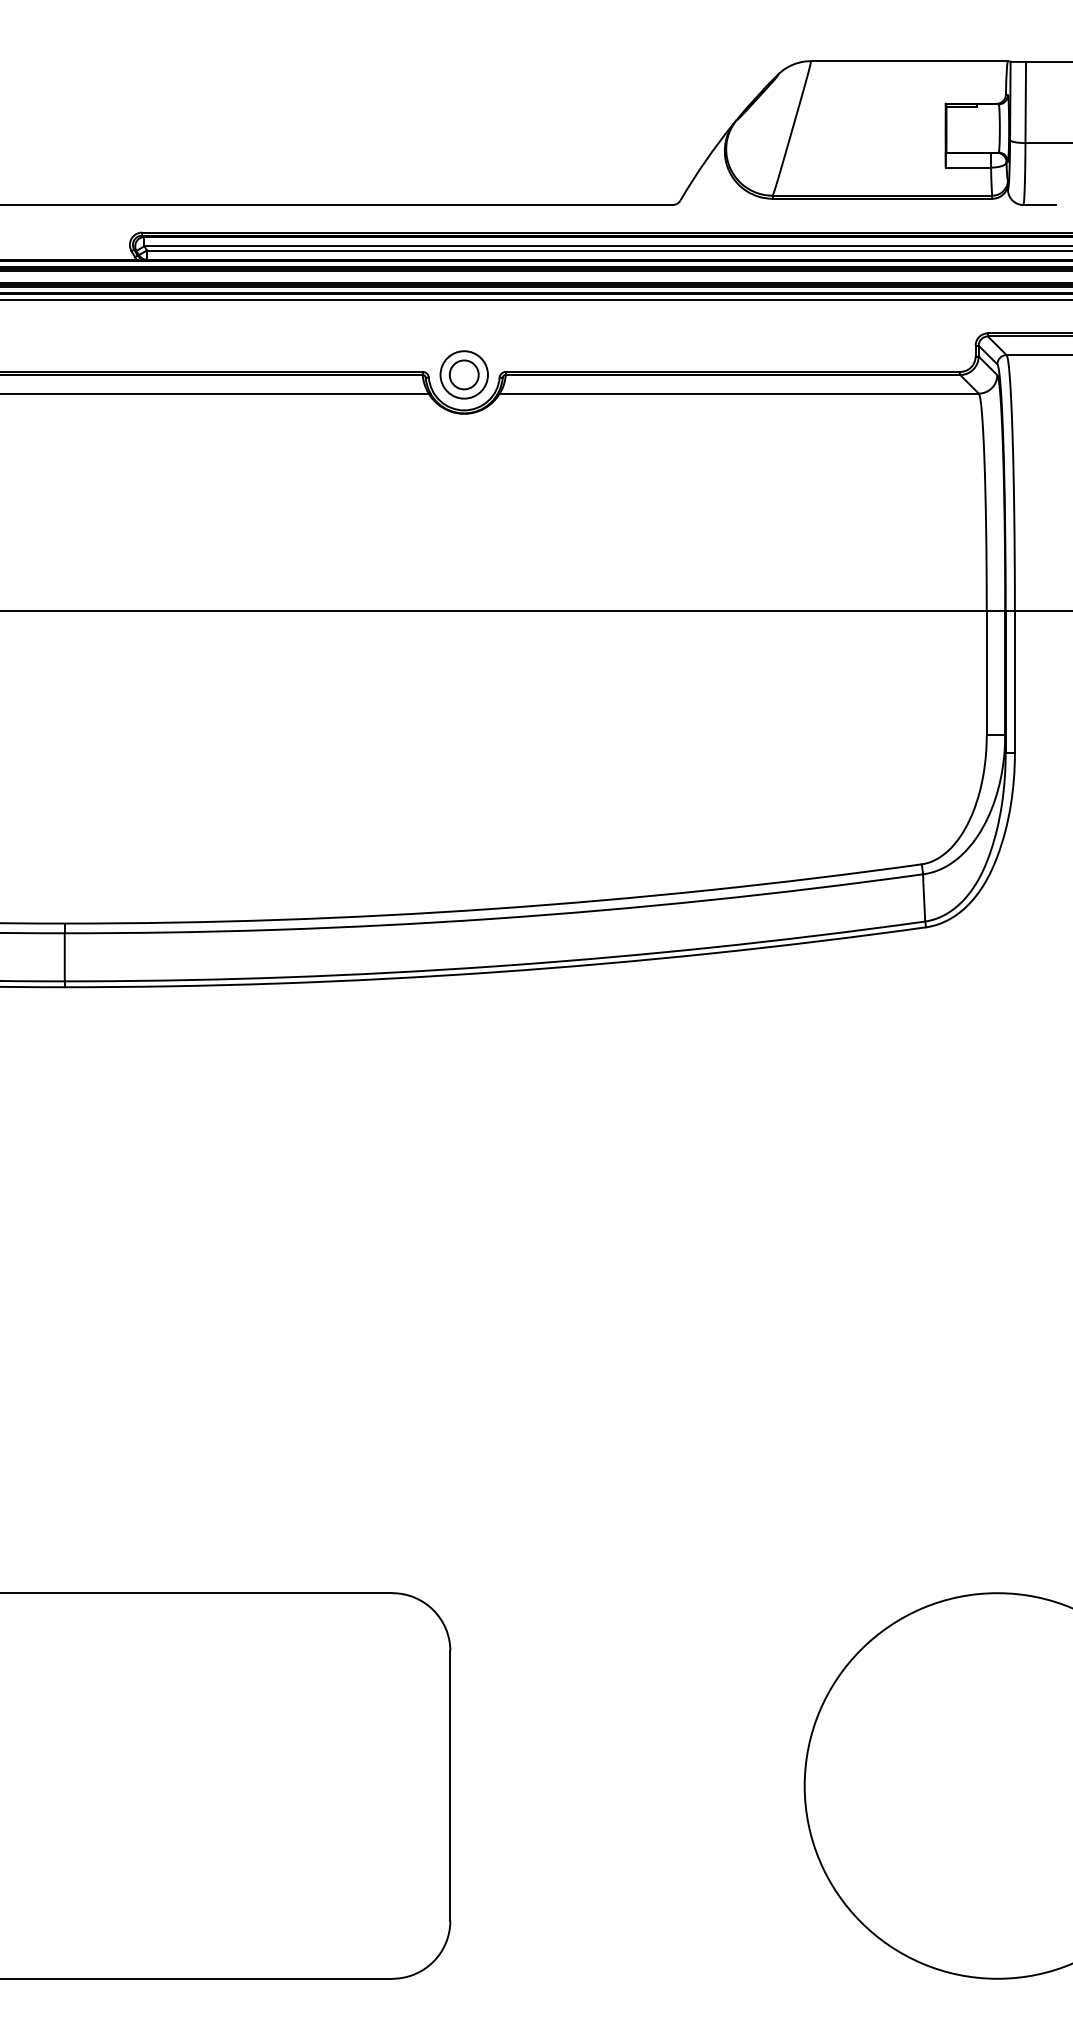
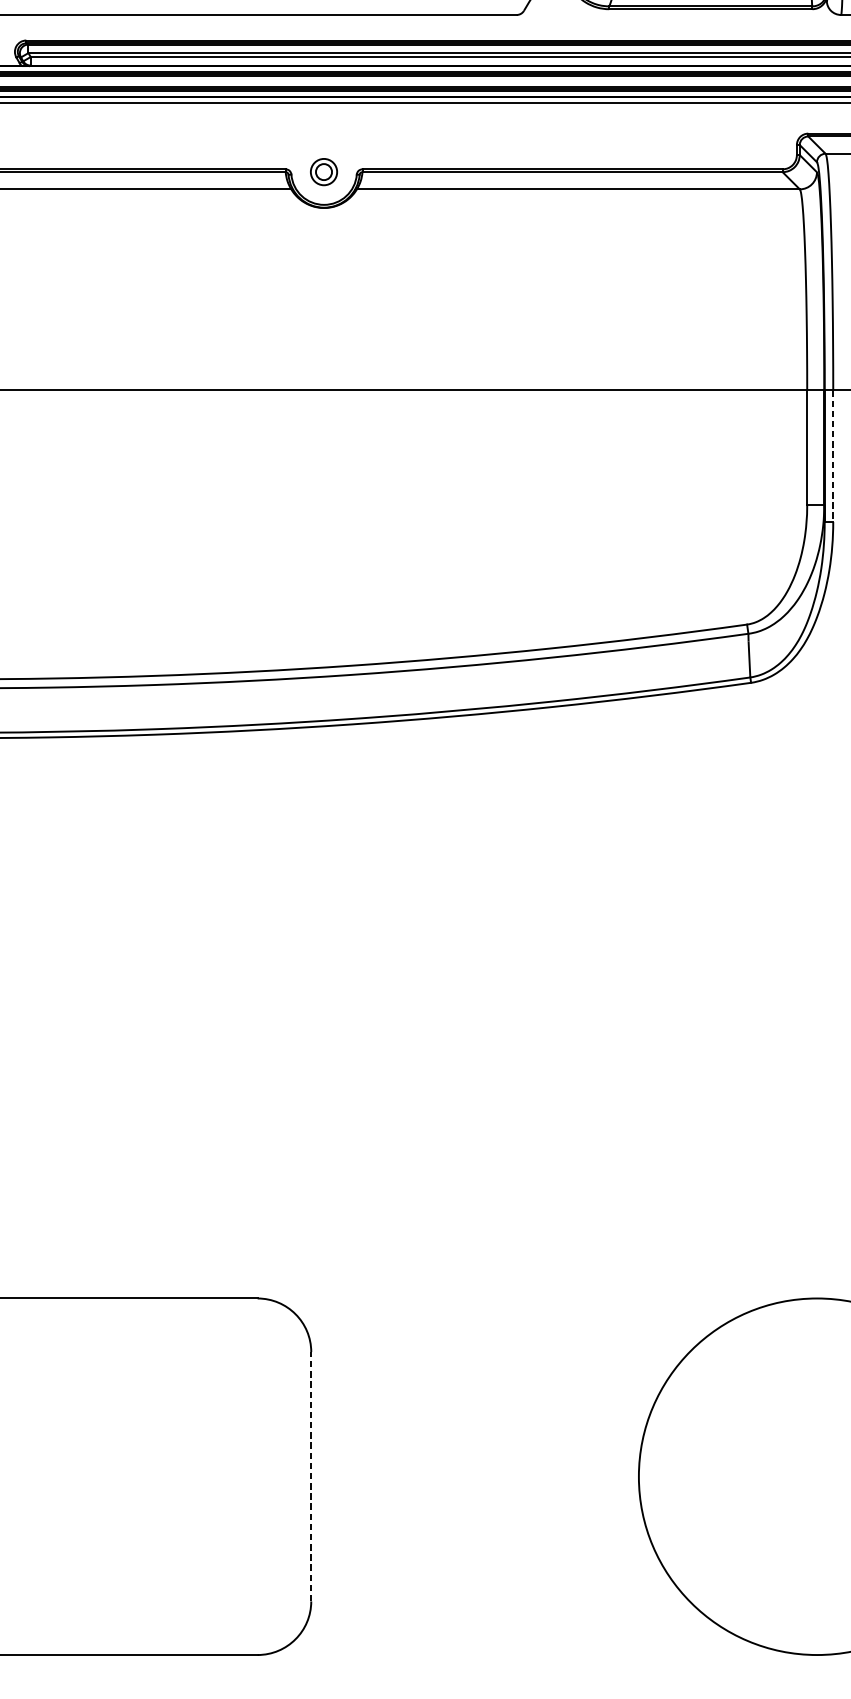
part: (463, 374) -> (323, 171), size x0.6
line: (1014, 682) -> (832, 456), solid -> dashed
line: (450, 1785) -> (311, 1476), solid -> dashed

